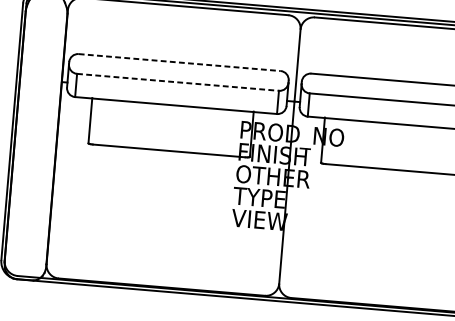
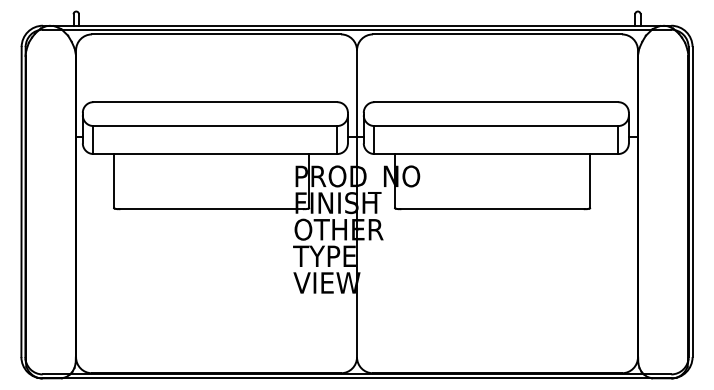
line: (179, 62) -> (215, 102), dashed -> solid
line: (178, 82) -> (215, 126), dashed -> solid

